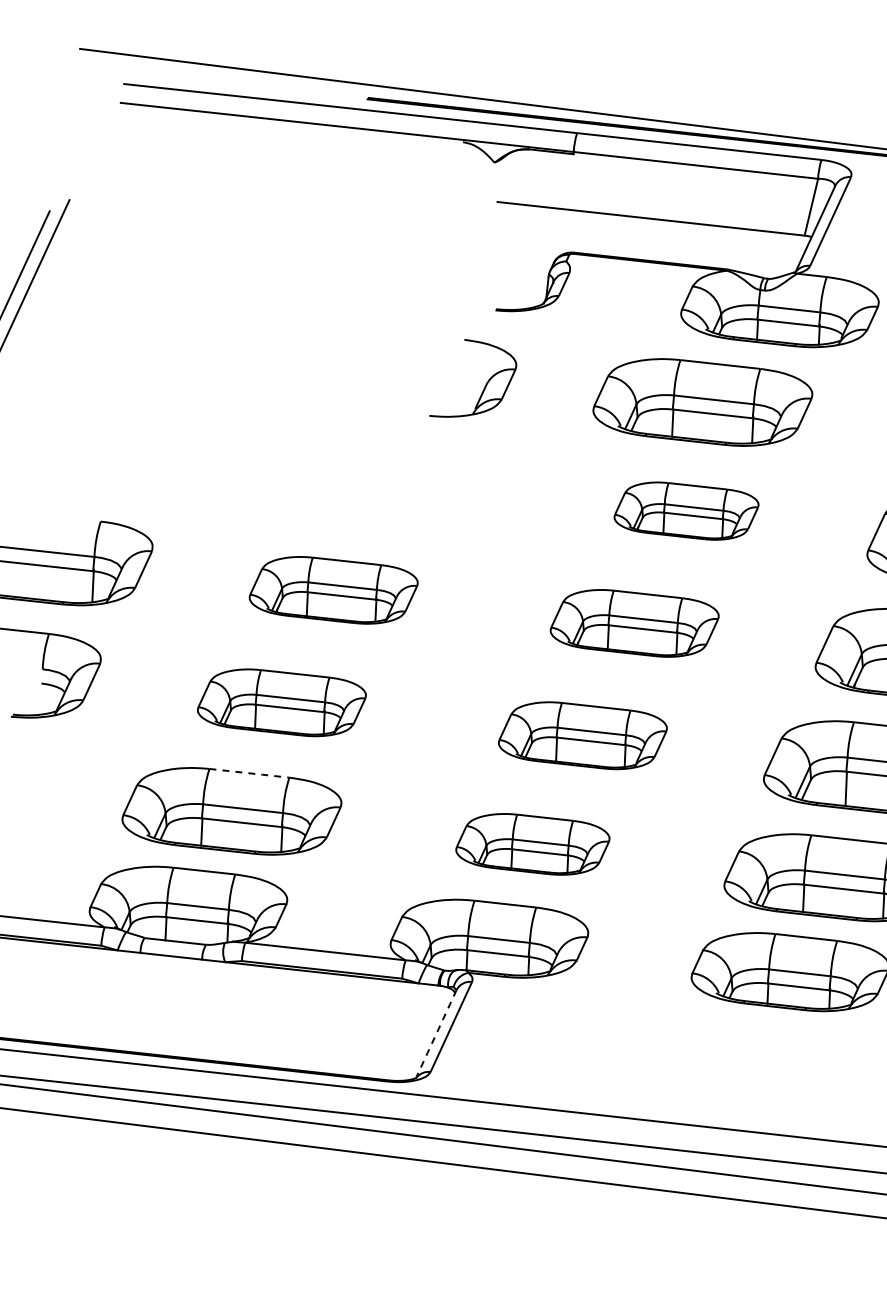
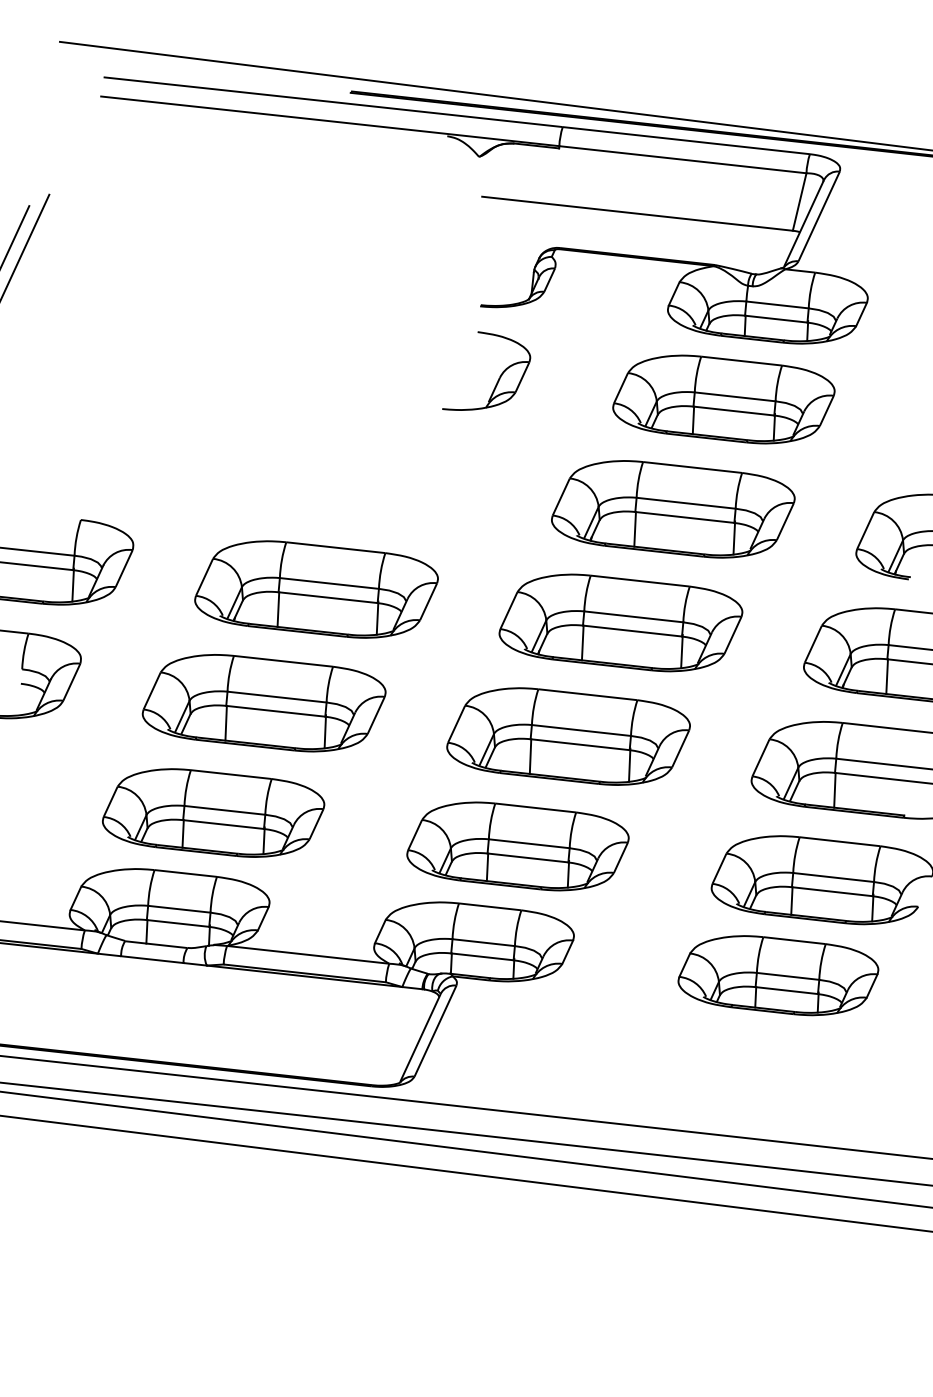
part: (485, 383) -> (499, 376), moved
part: (702, 402) -> (723, 399), moved
part: (686, 511) -> (673, 509), size x1.67
part: (333, 590) -> (316, 589), size x1.43
part: (634, 622) -> (620, 622), size x1.43
part: (281, 703) -> (263, 703), size x1.43
part: (582, 735) -> (568, 736), size x1.43
line: (249, 773) -> (231, 774), dashed -> solid
part: (532, 844) -> (517, 846), size x1.43
line: (436, 1034) -> (420, 1038), dashed -> solid

